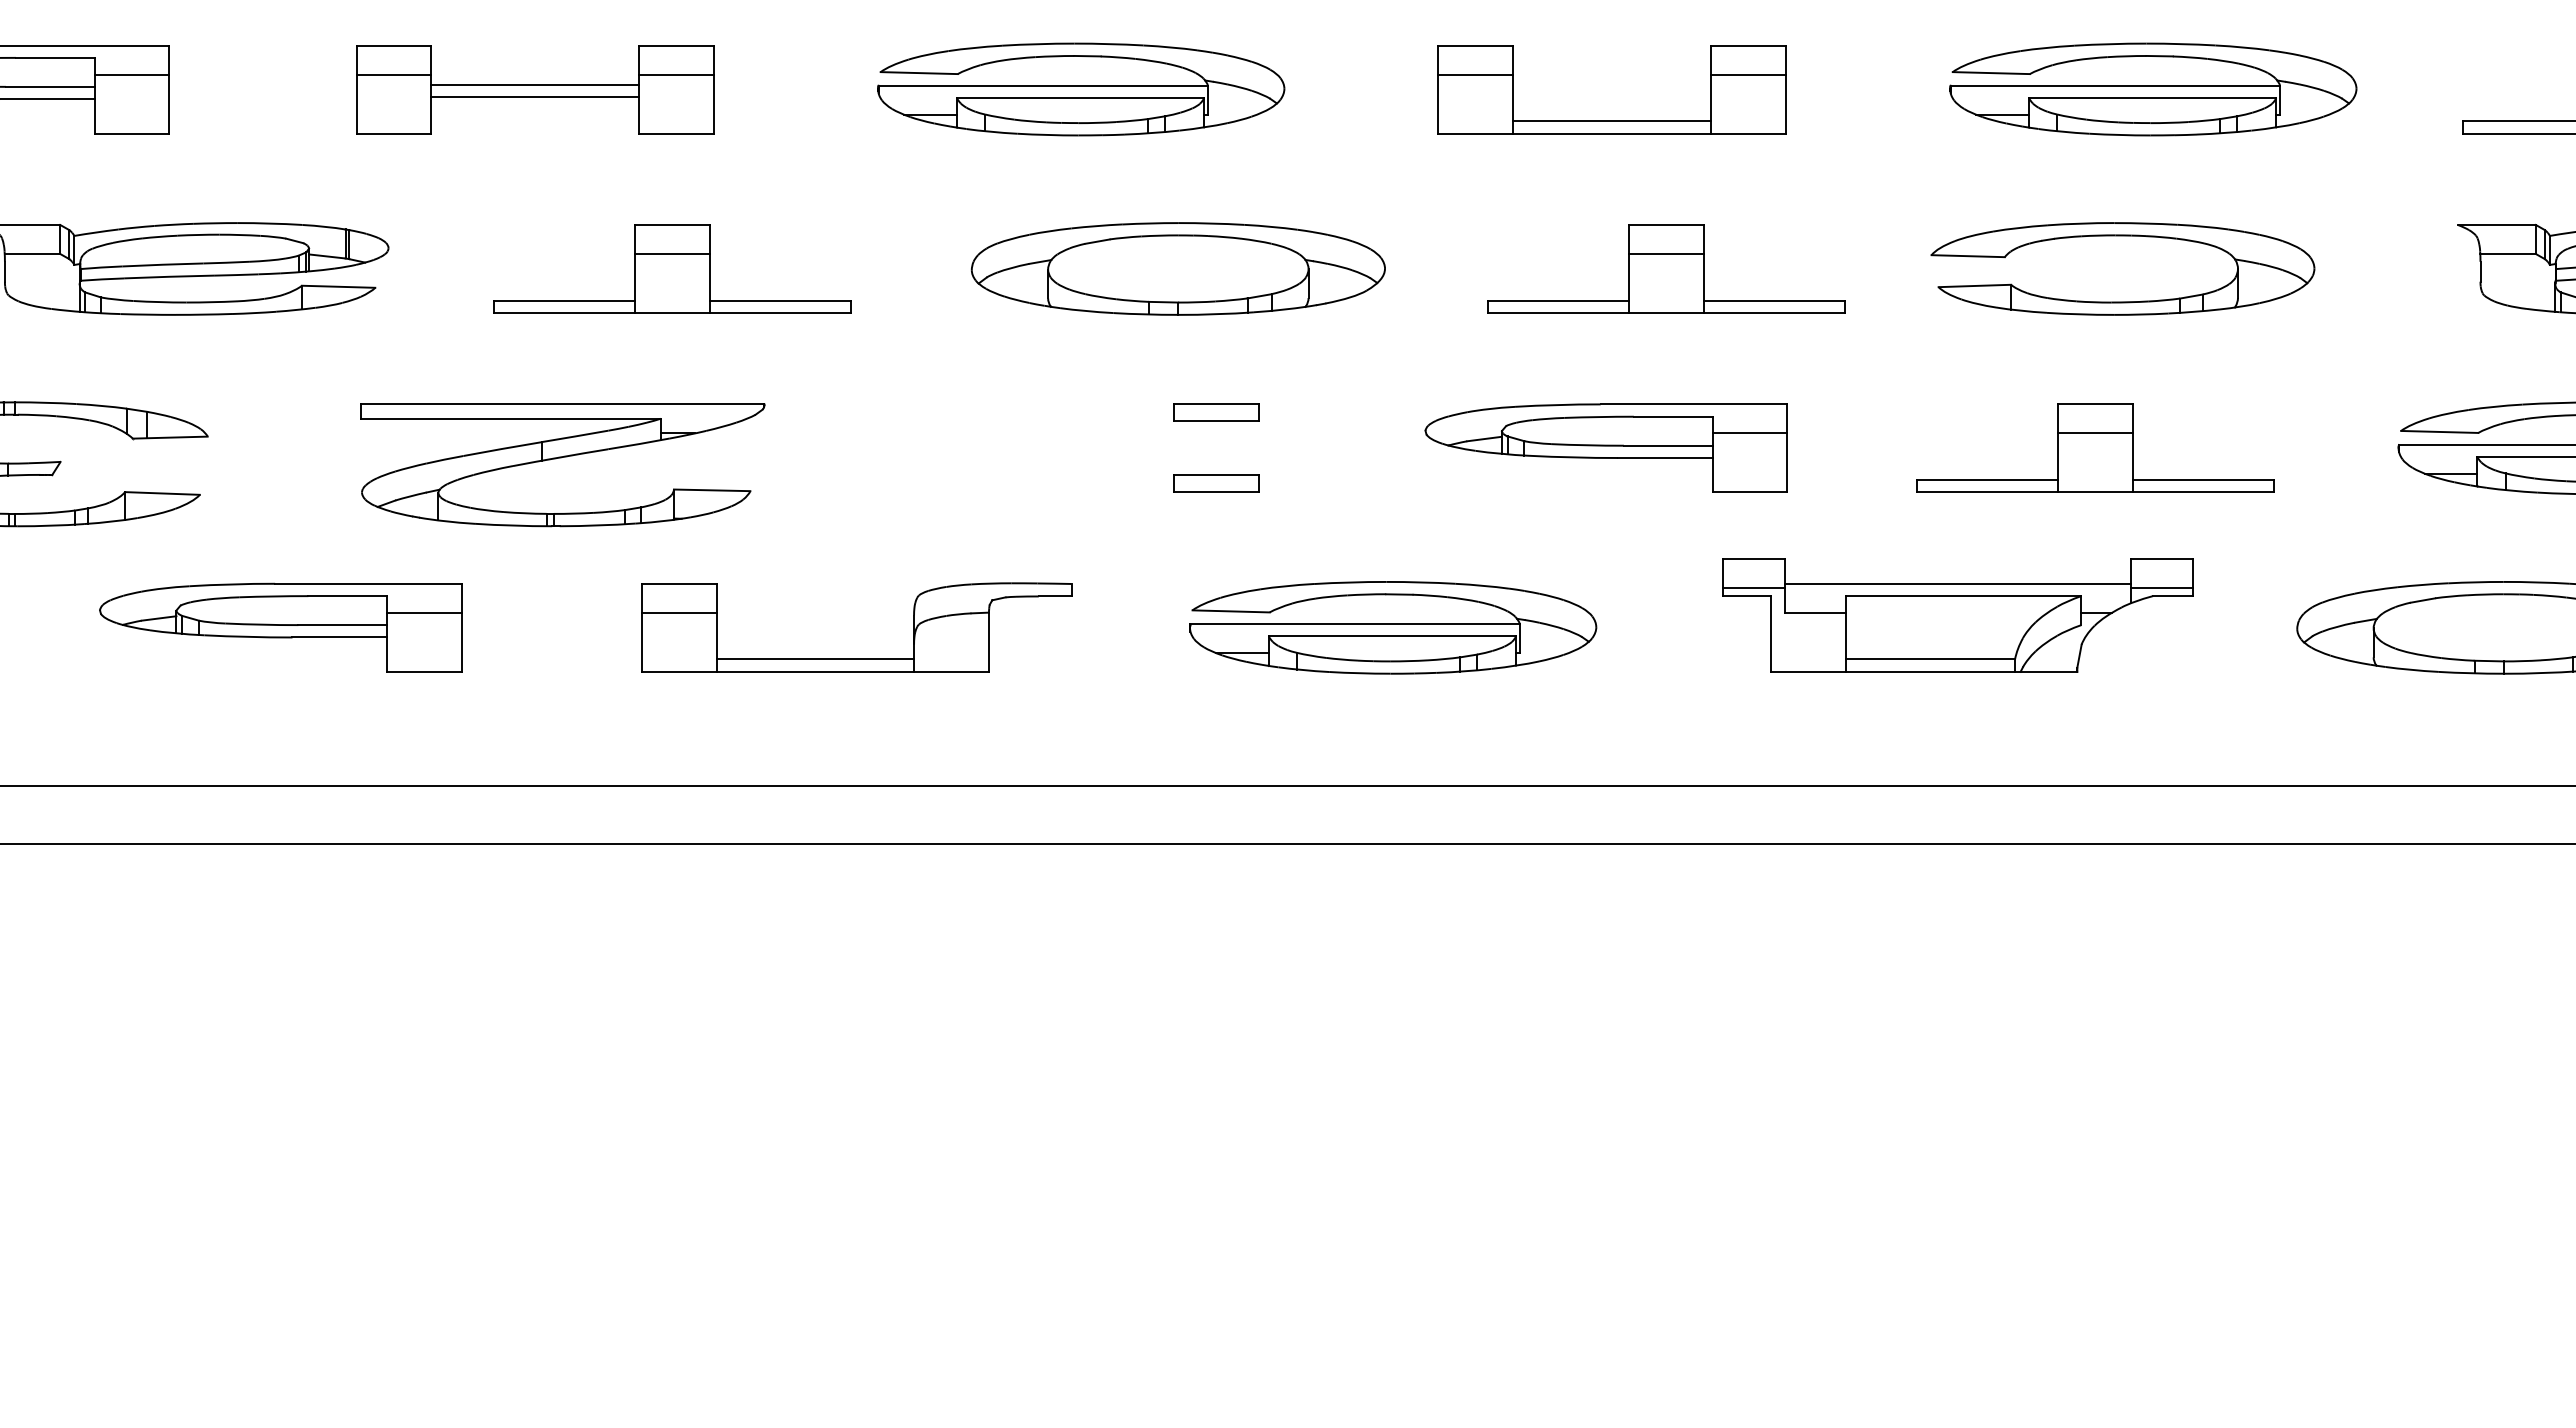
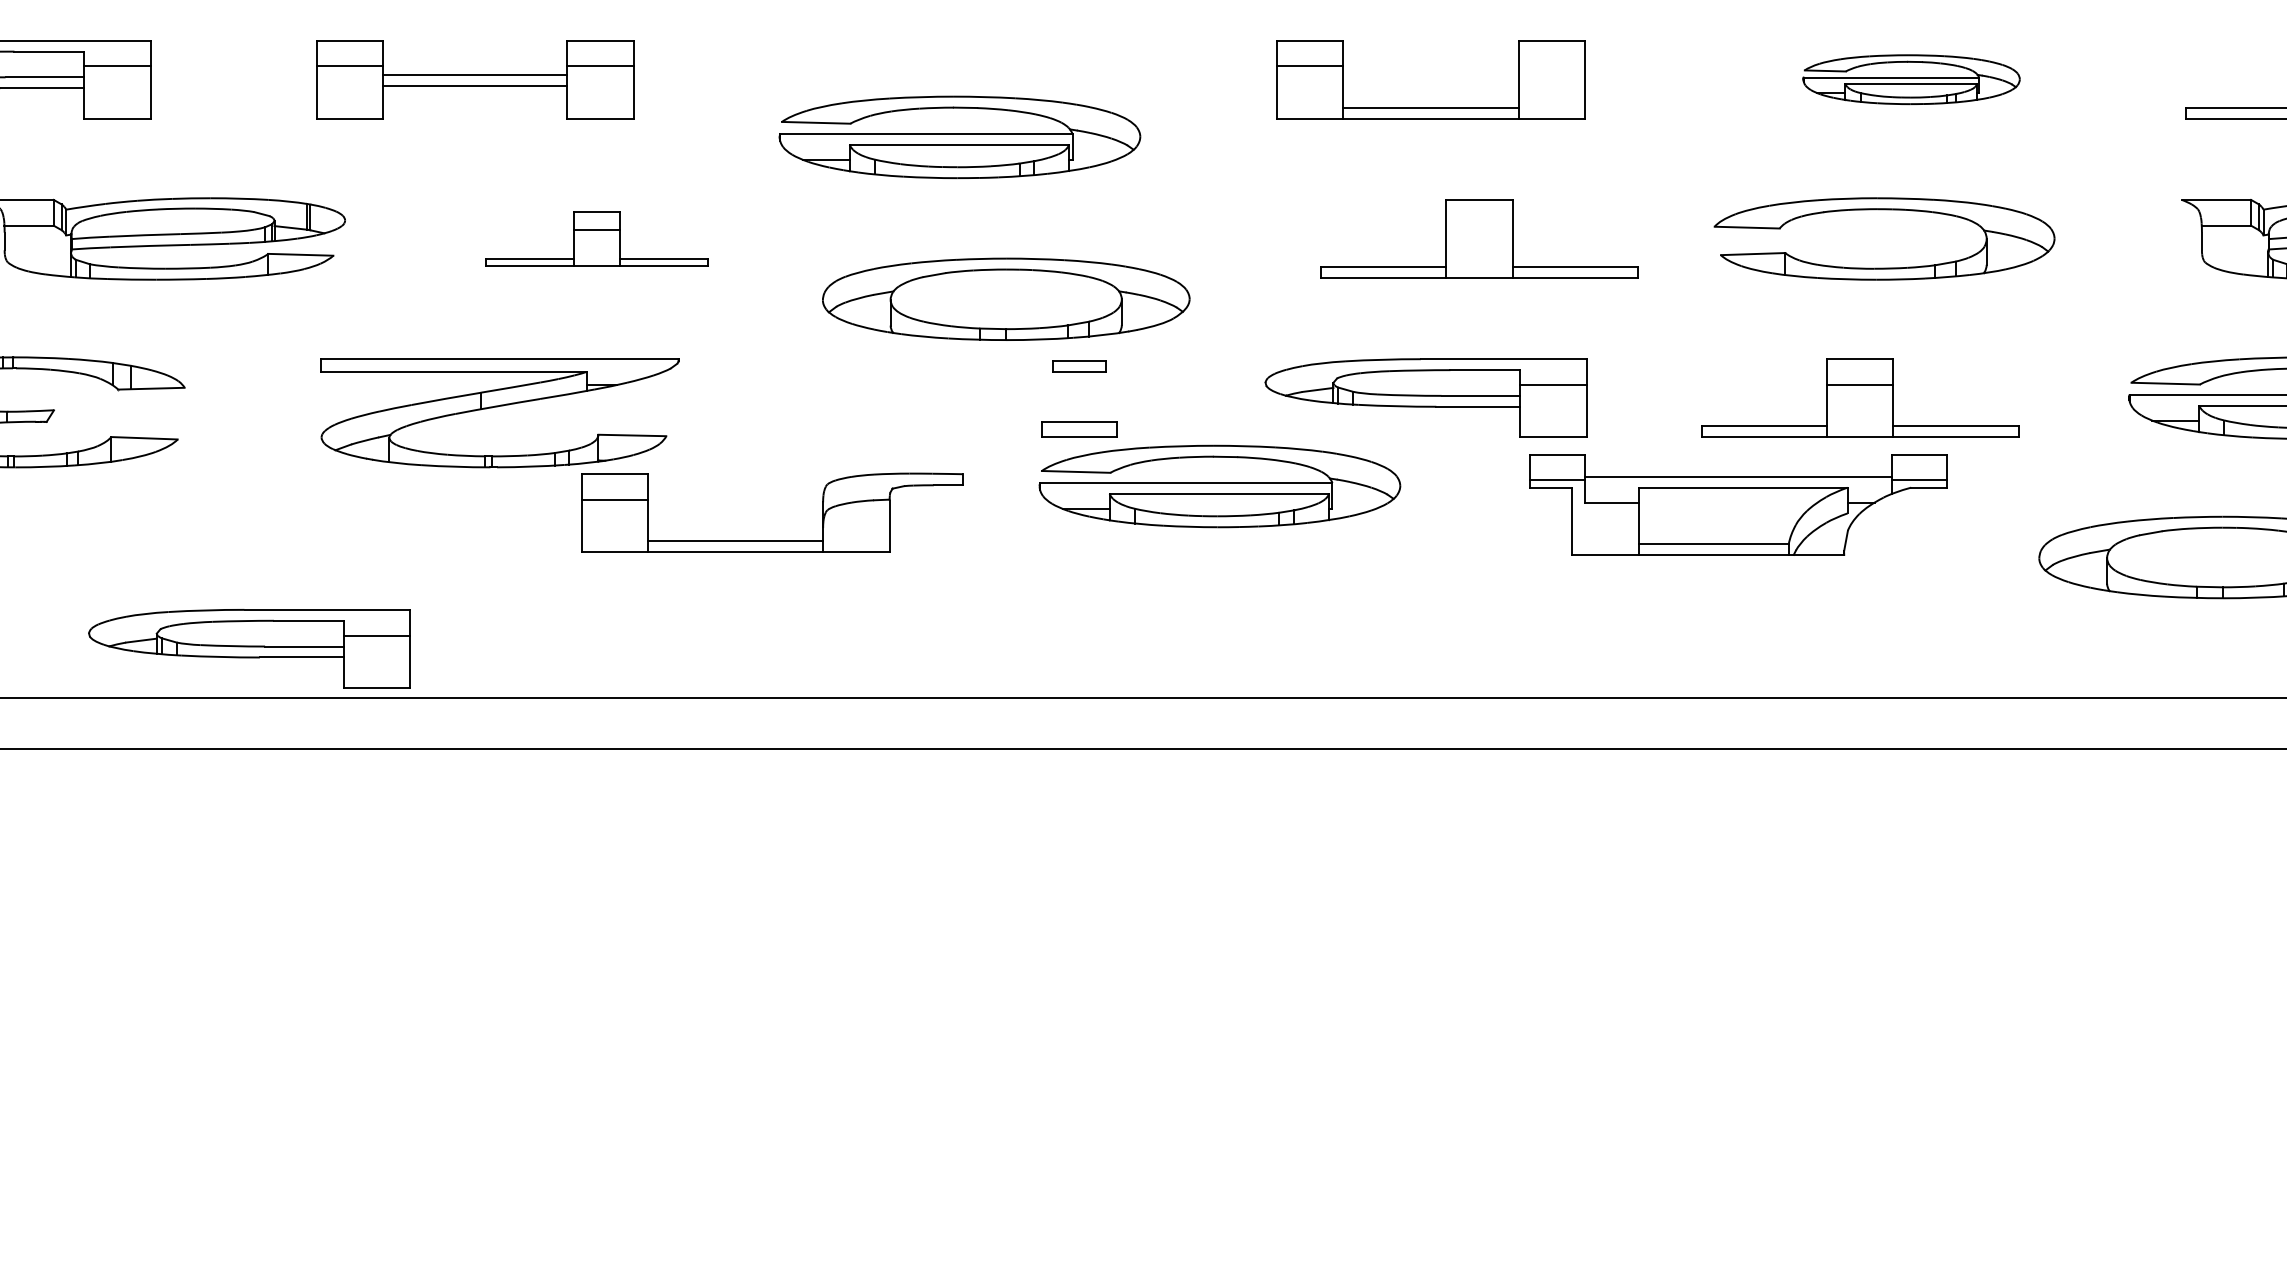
line: (1747, 74) -> (1551, 66), removed
part: (1081, 89) -> (960, 137), moved
part: (2153, 89) -> (1911, 79), size x0.6
line: (1666, 254) -> (1479, 226), removed
part: (672, 268) -> (597, 238), size x0.7
part: (1177, 268) -> (1005, 298), moved
part: (1216, 412) -> (1080, 366), size x0.7
part: (1957, 615) -> (1737, 504), moved
part: (280, 627) -> (249, 648), moved
part: (1393, 627) -> (1220, 486), moved
part: (856, 658) -> (772, 540), moved

